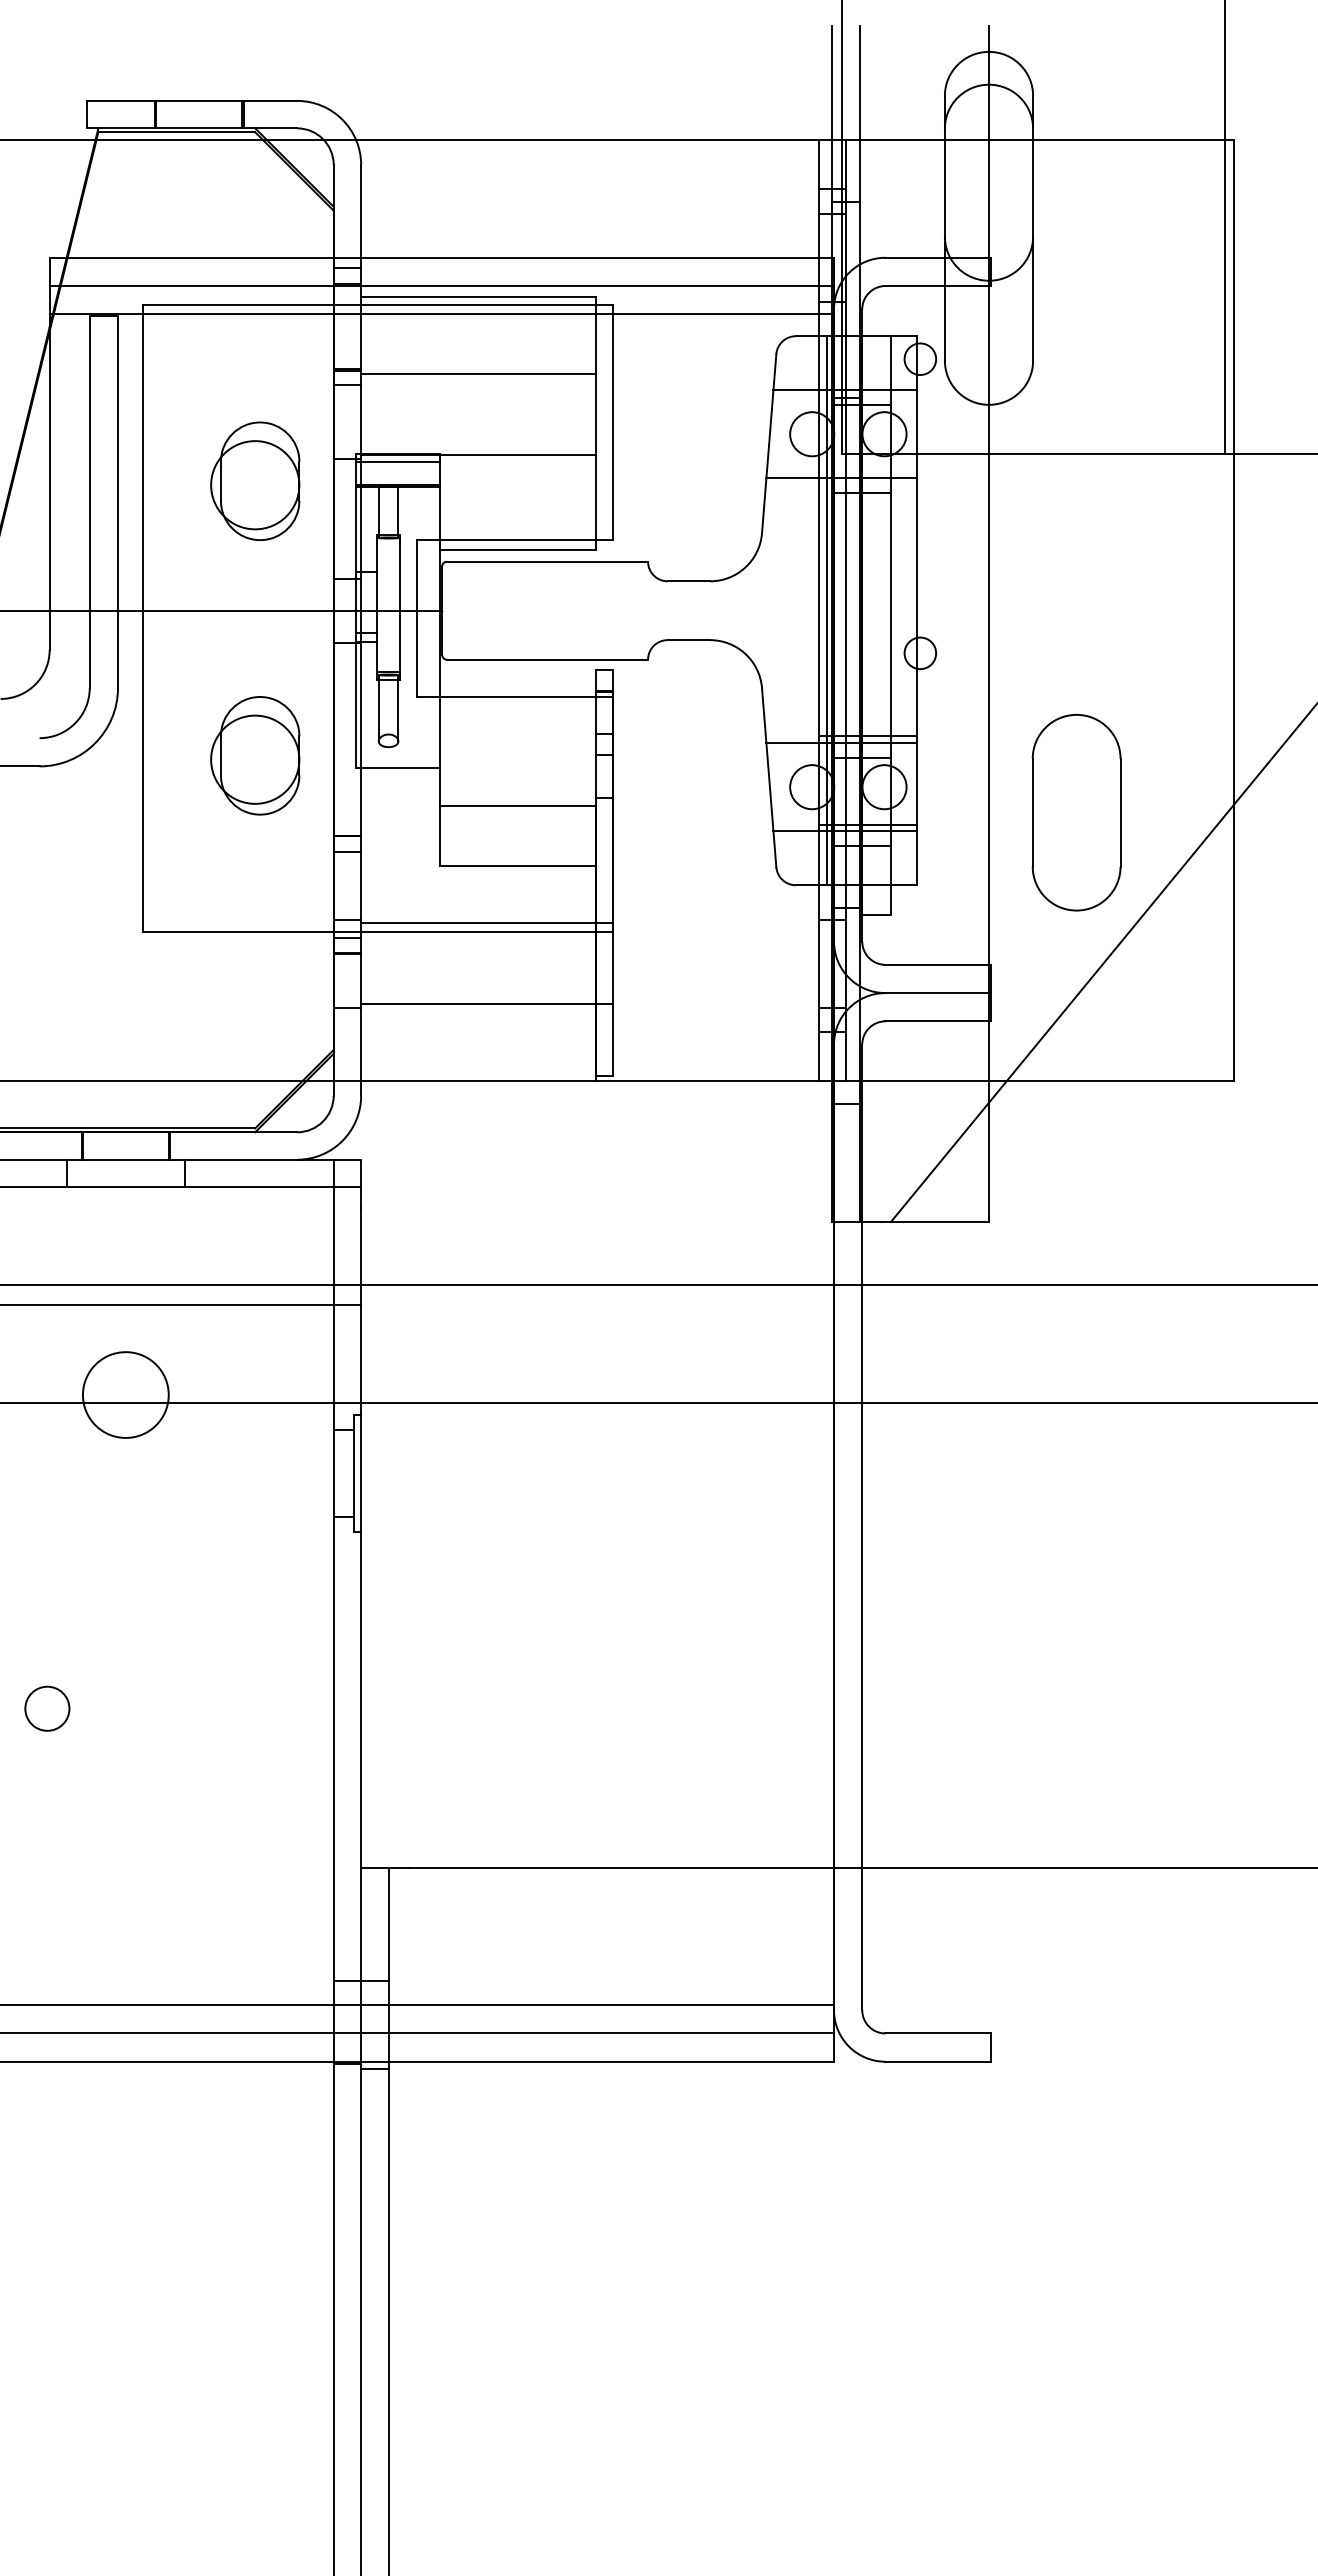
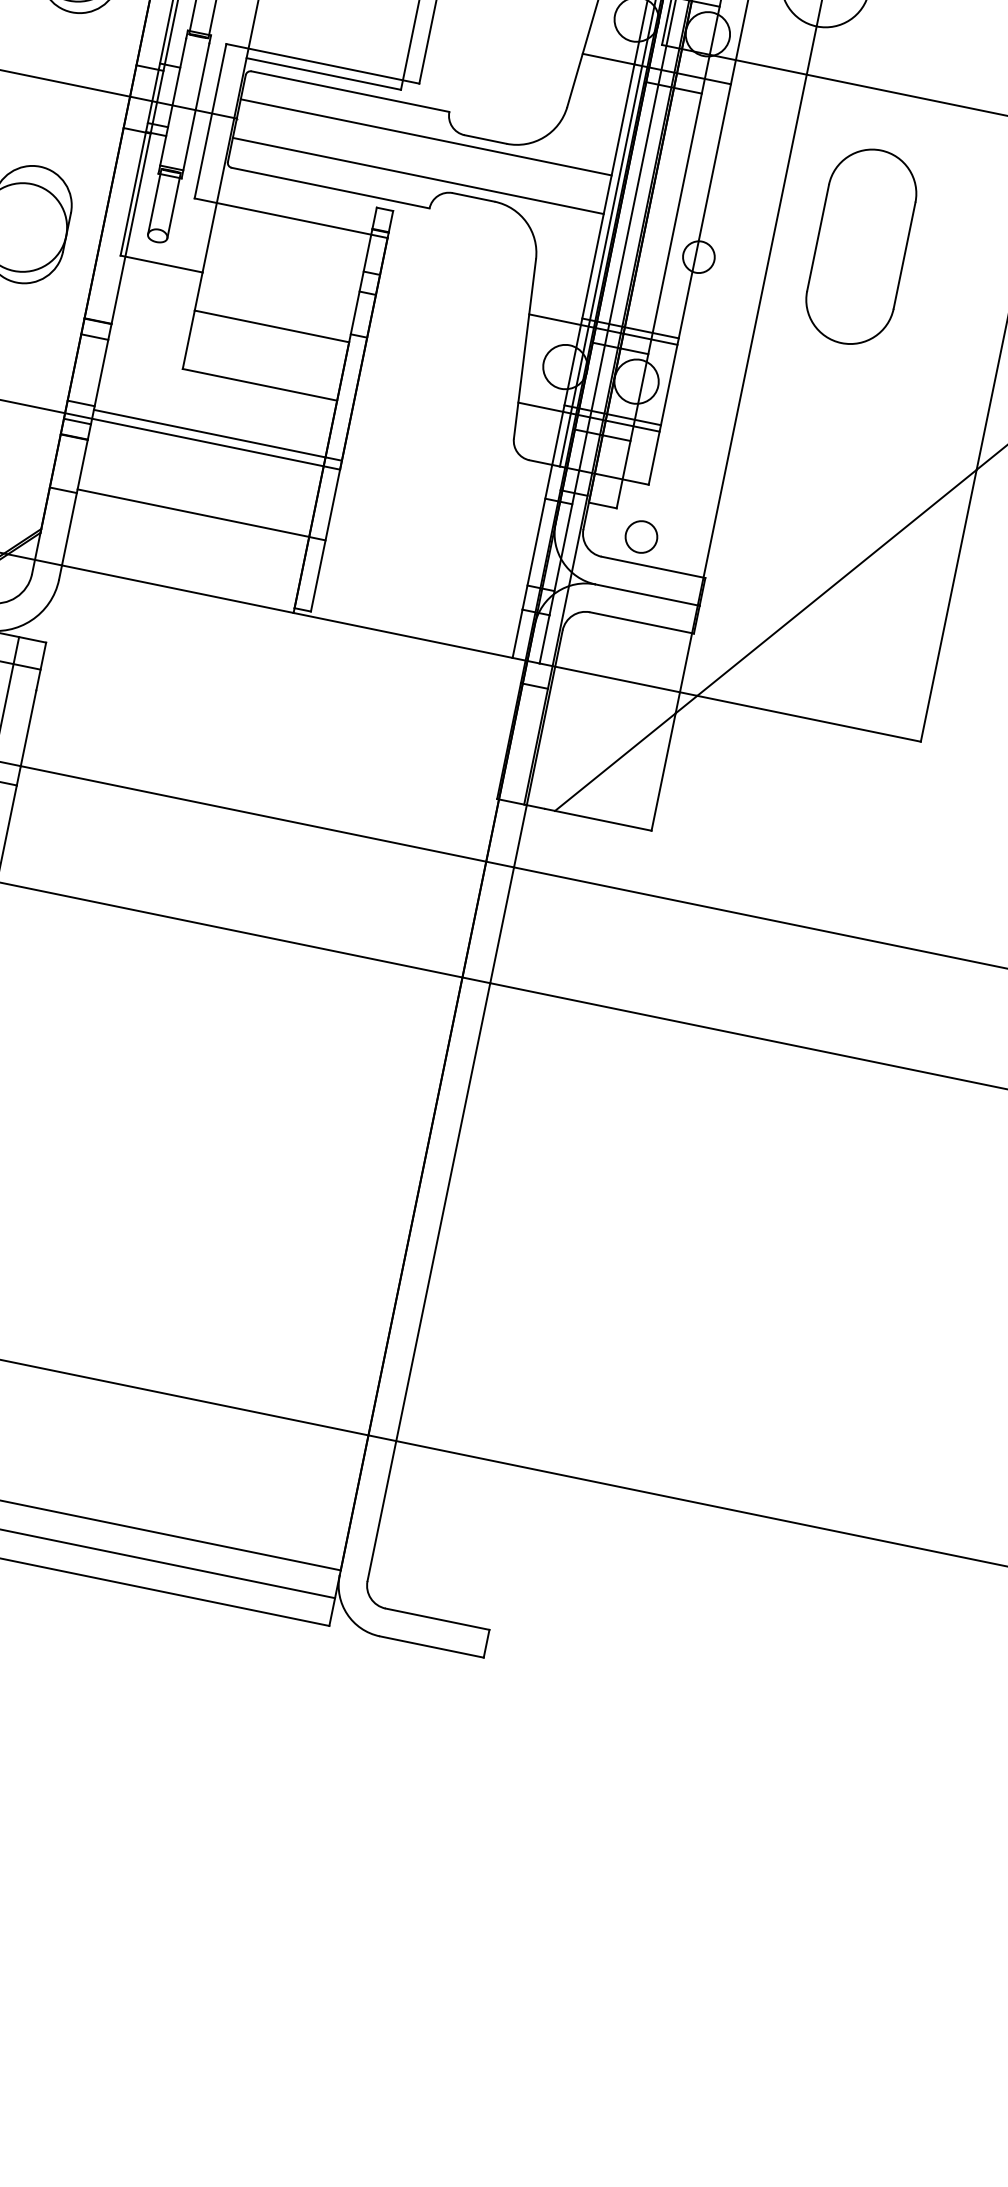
line: (630, 591) -> (426, 137), added
line: (630, 630) -> (418, 176), added
part: (1076, 812) -> (861, 246), moved
circle: (919, 937) -> (640, 536), added

